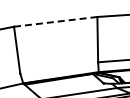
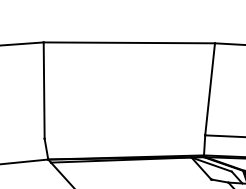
line: (55, 21) -> (128, 42), dashed -> solid

